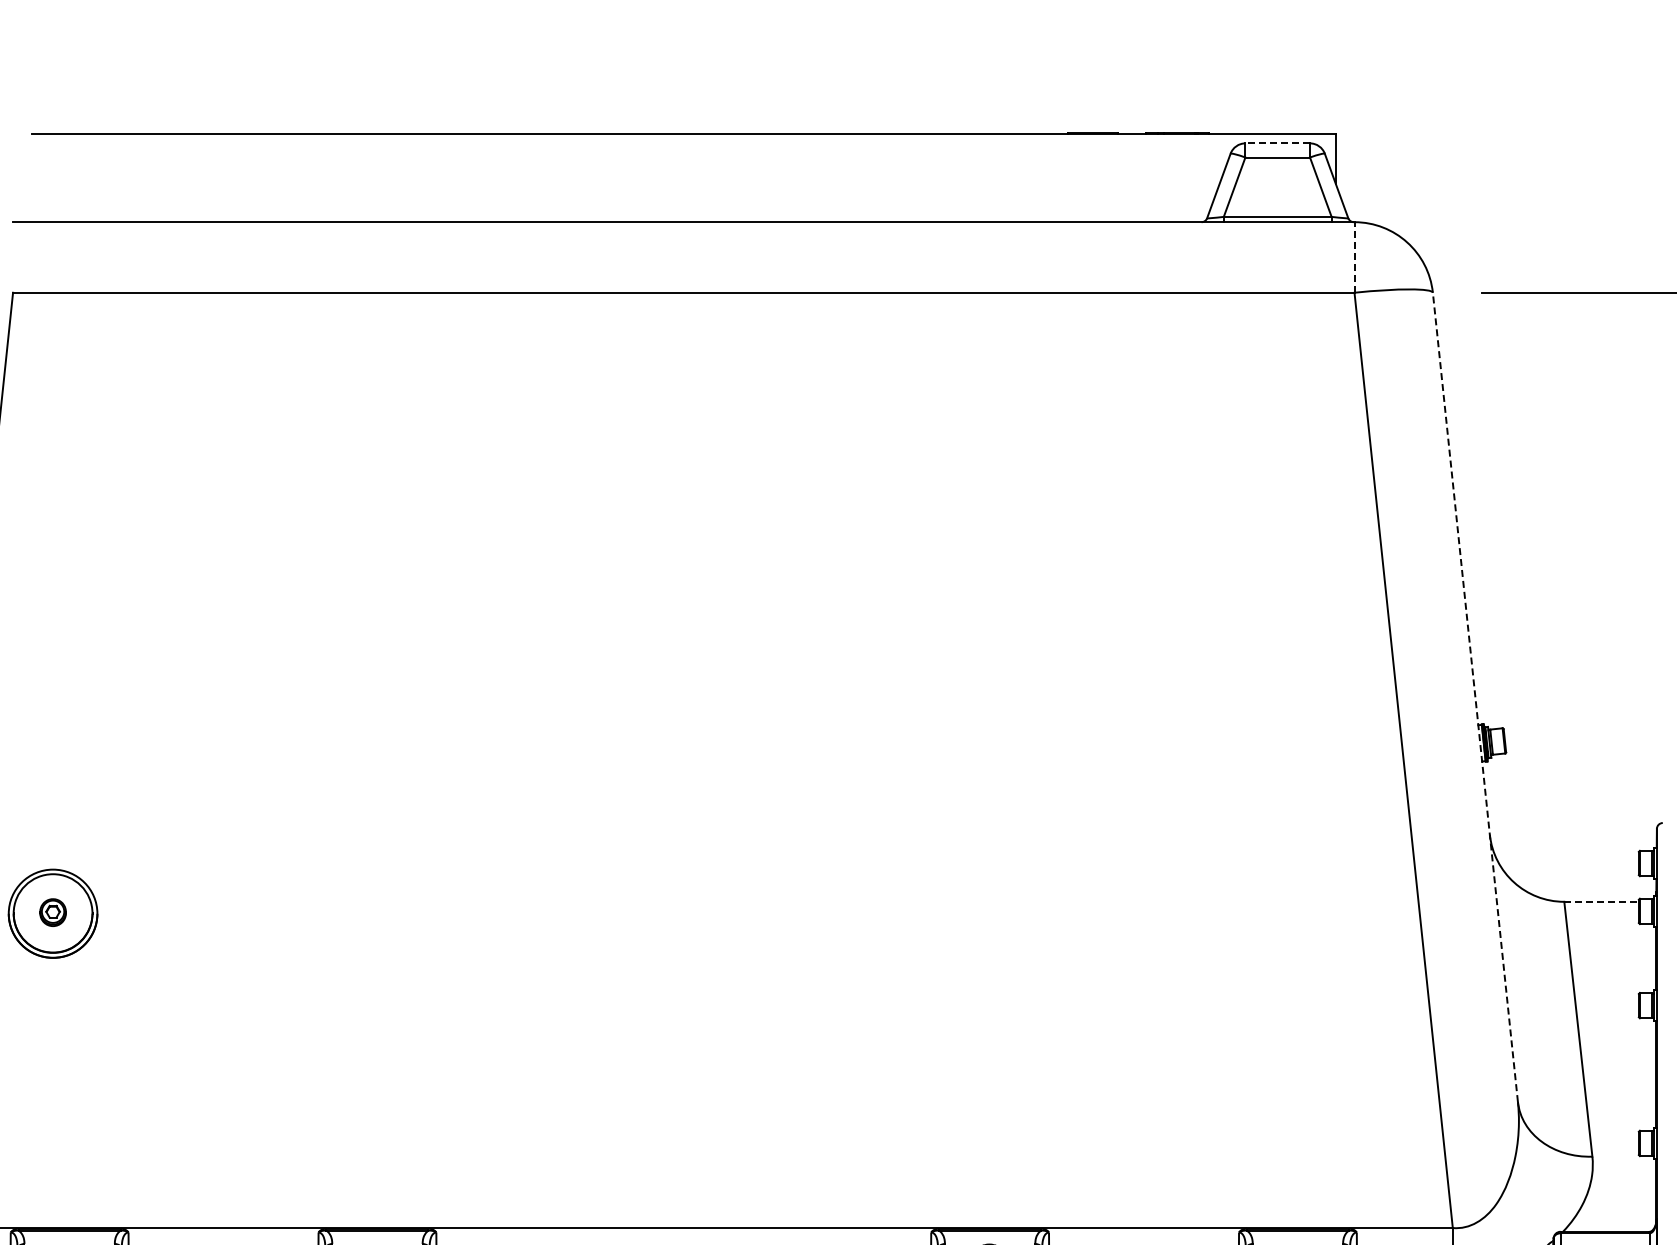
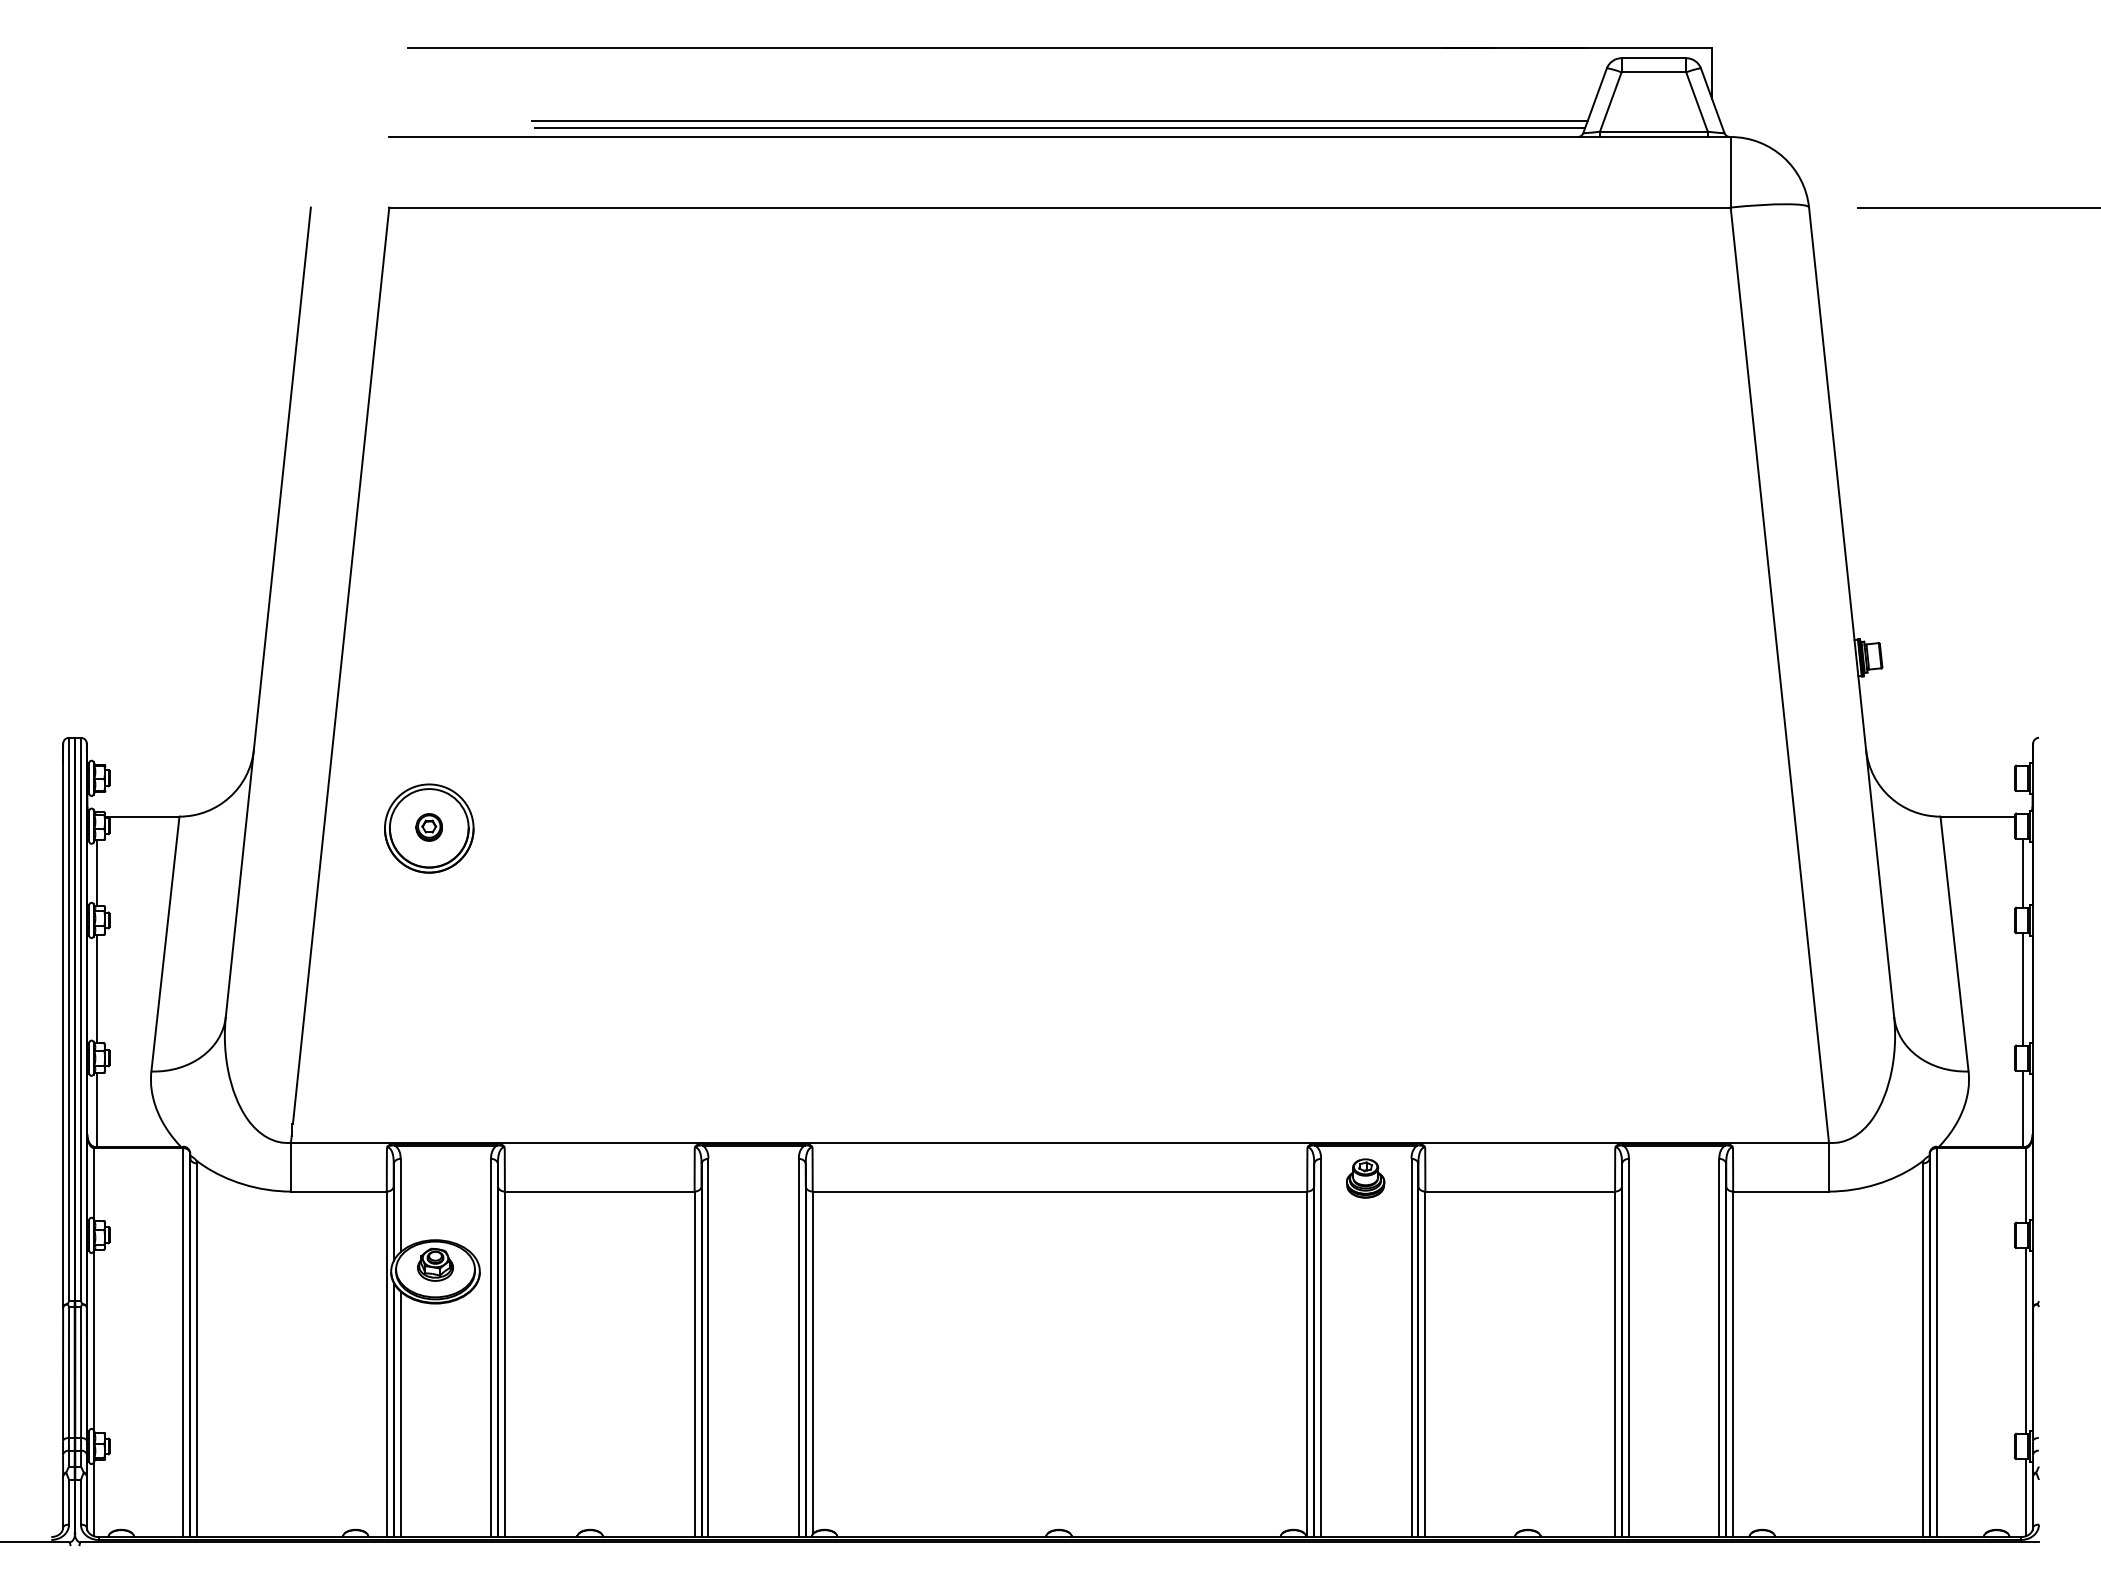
line: (1277, 143) -> (1653, 58), dashed -> solid
line: (683, 206) -> (1059, 121), added
line: (683, 212) -> (1059, 127), added
line: (1354, 256) -> (1730, 171), dashed -> solid
line: (1475, 697) -> (1851, 612), dashed -> solid
line: (1602, 901) -> (1978, 816), dashed -> solid
line: (1646, 957) -> (2022, 872), added
line: (1646, 1074) -> (2022, 989), added
line: (1646, 1193) -> (2022, 1108), added

